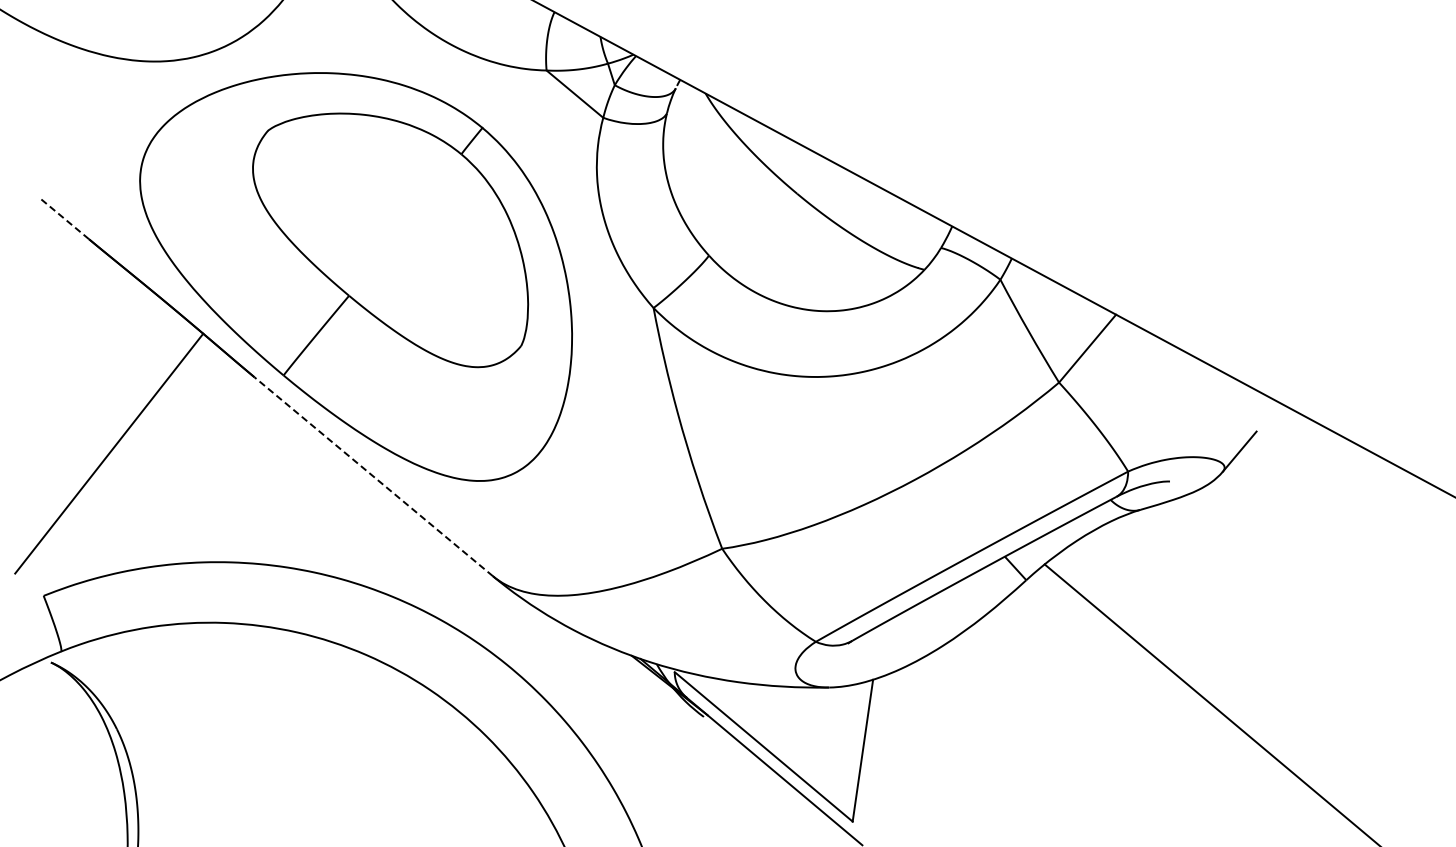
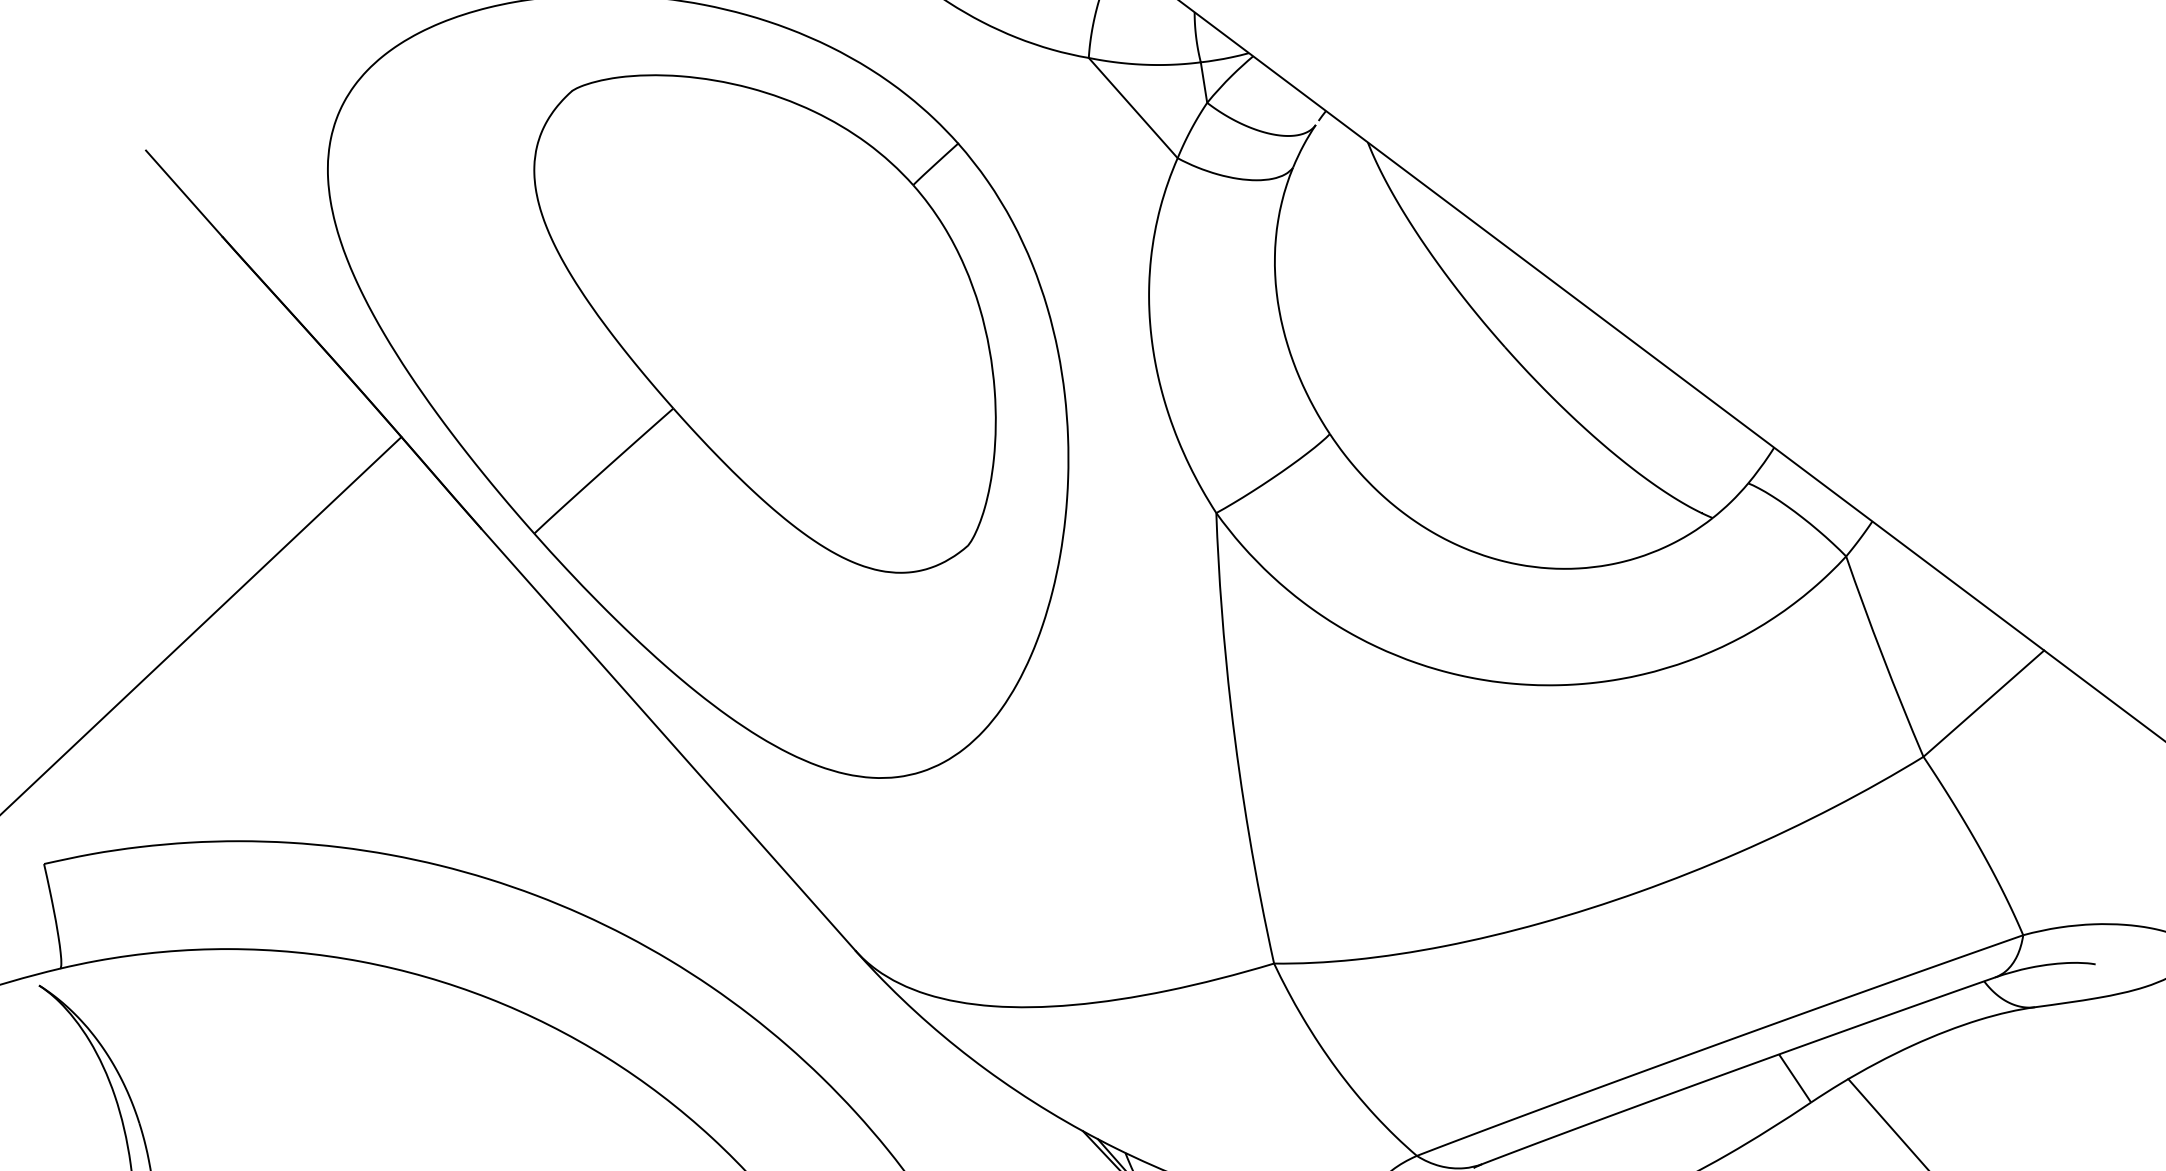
line: (64, 218) -> (183, 192), dashed -> solid
line: (373, 476) -> (668, 739), dashed -> solid

